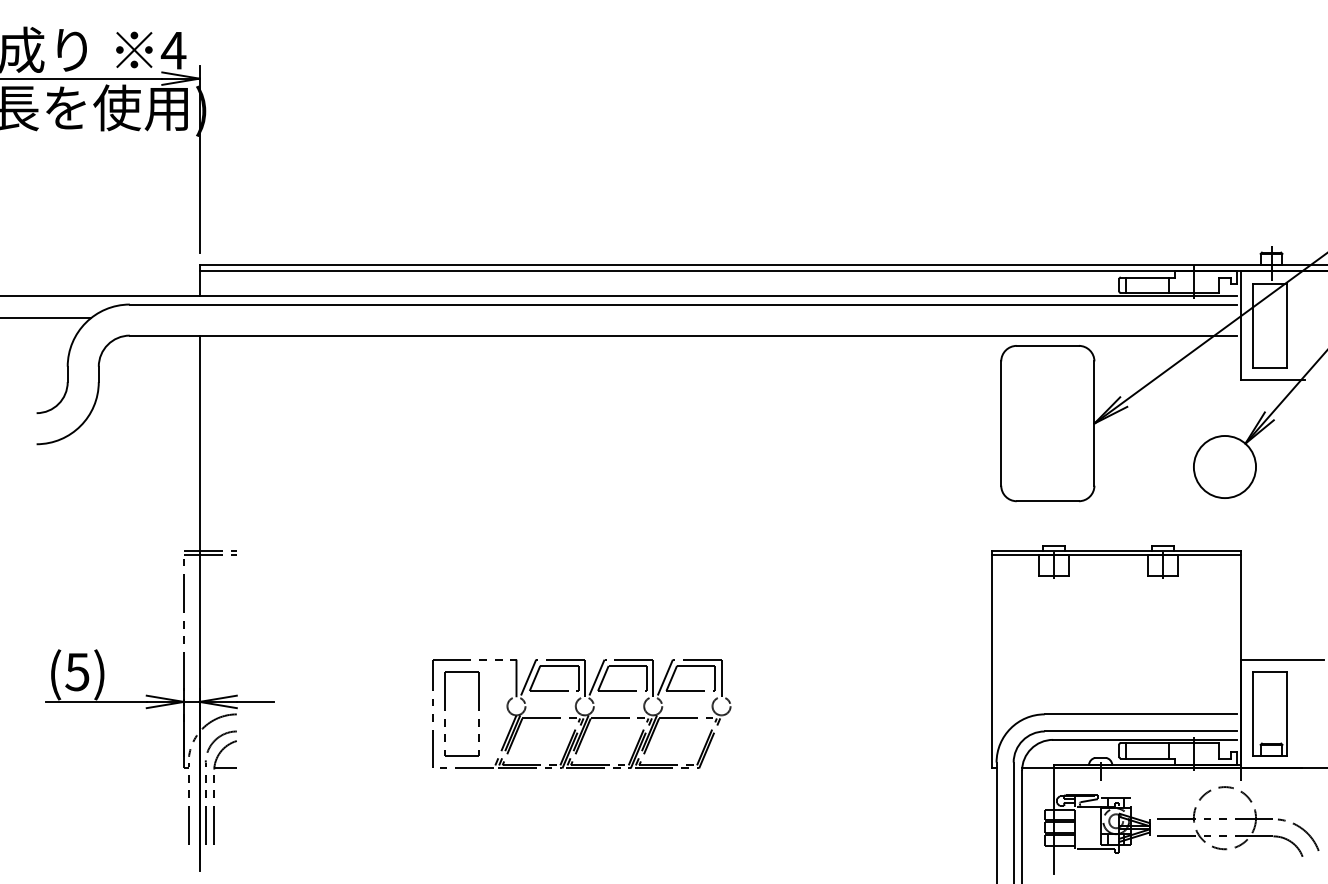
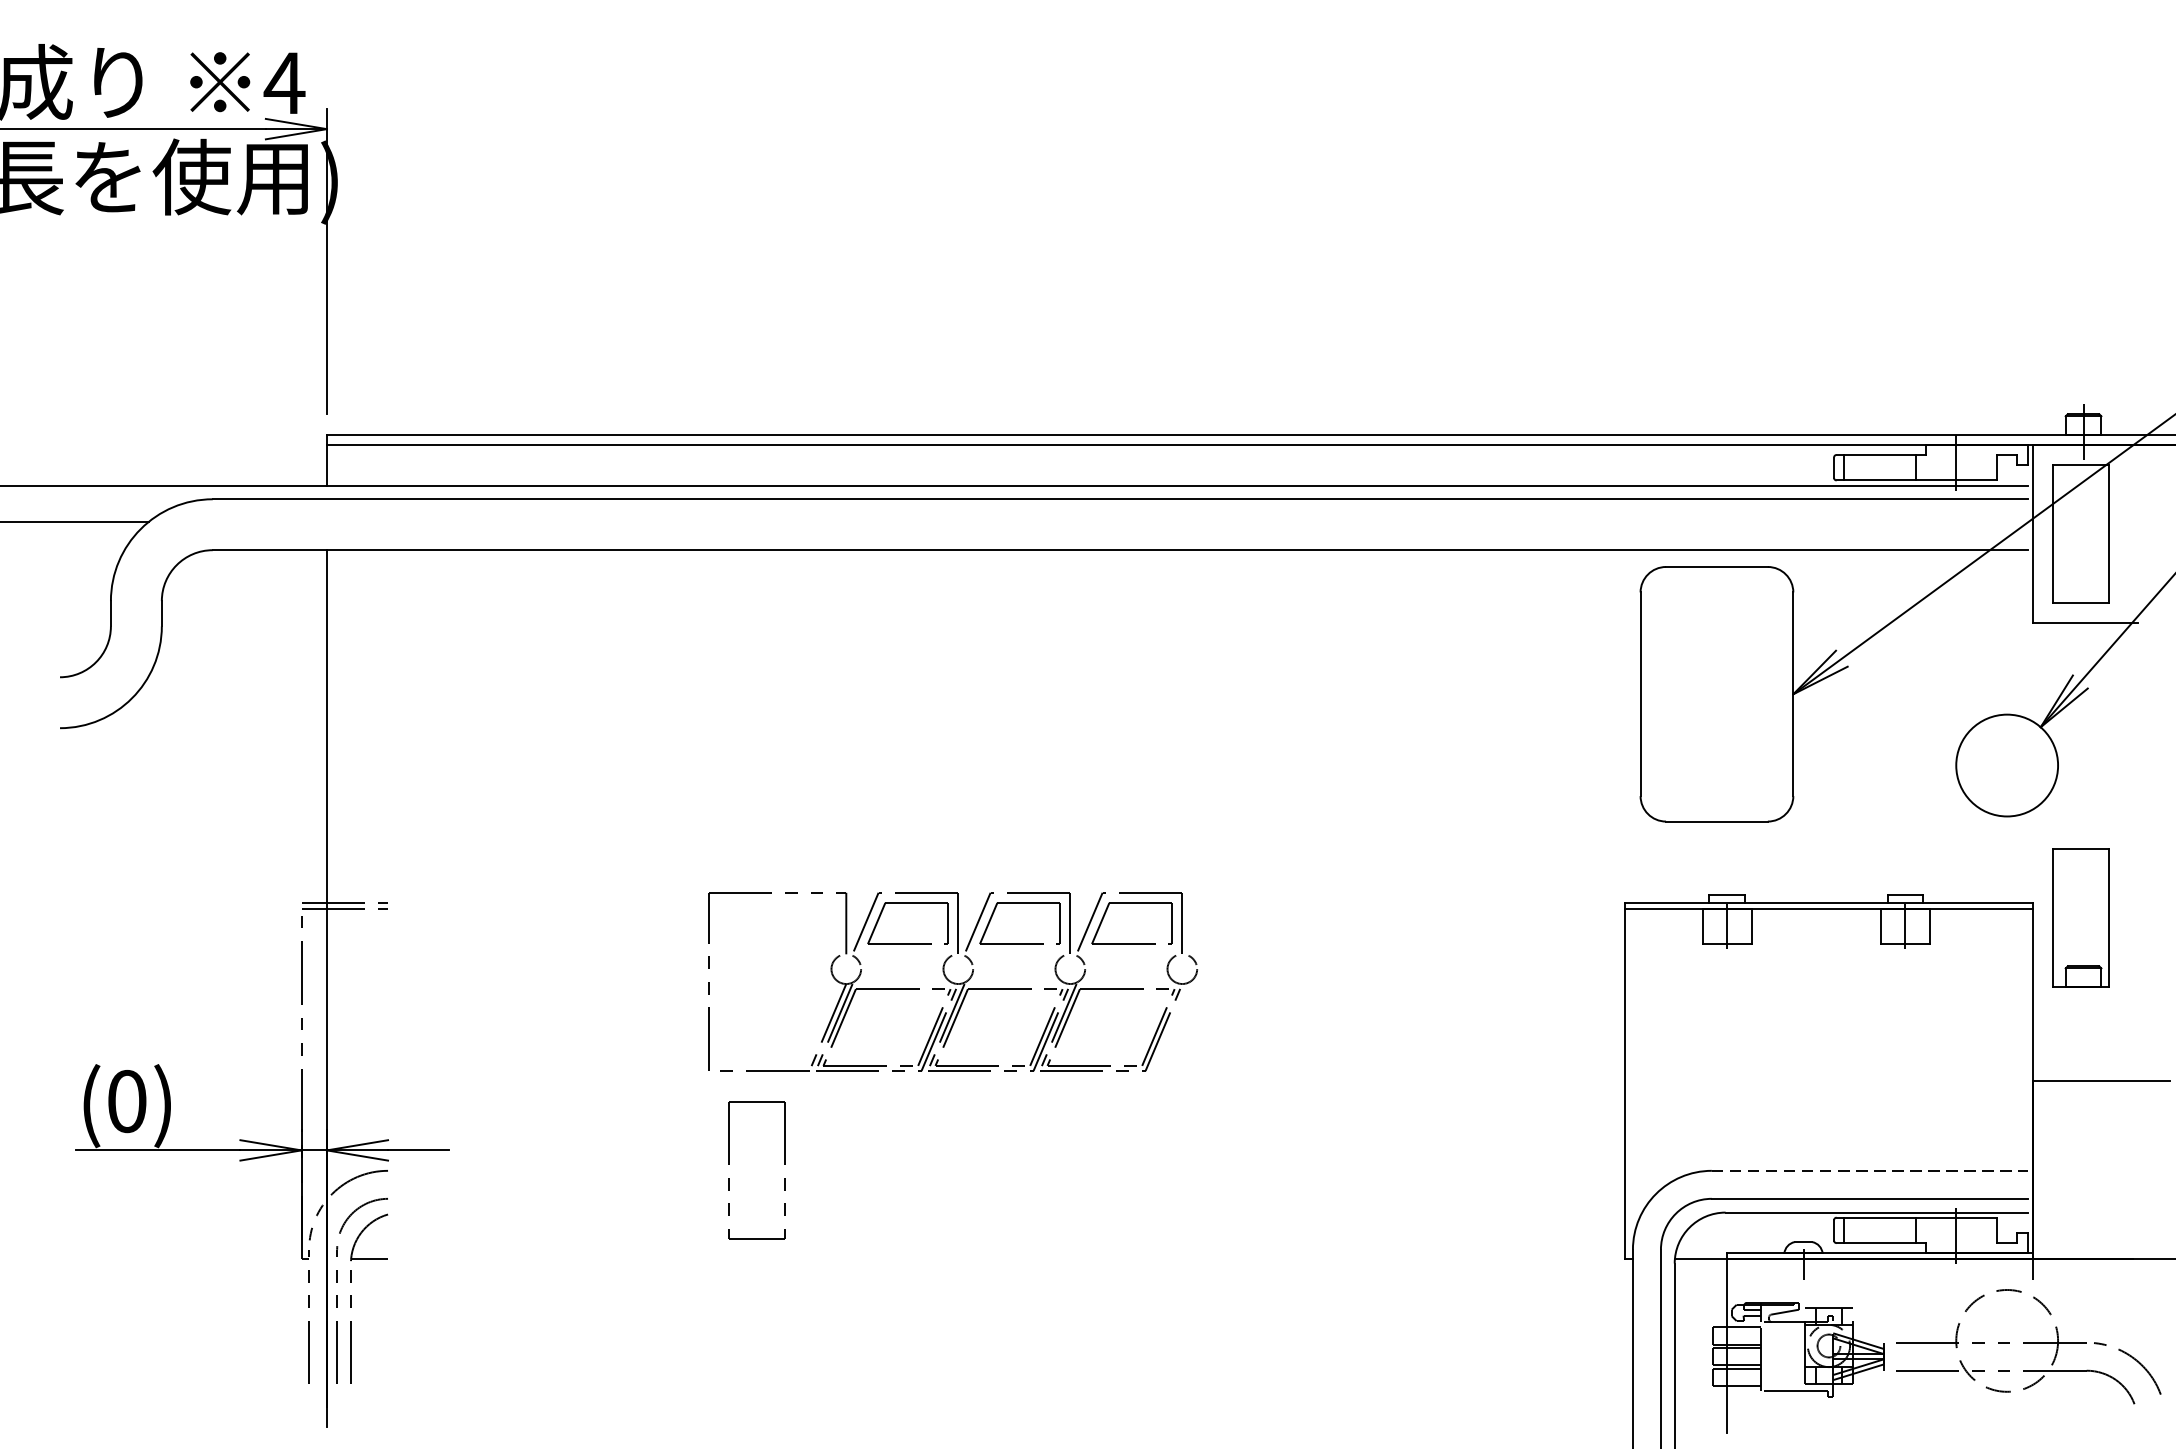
text: (77, 671) -> (126, 1100), (5) -> (0)
part: (581, 713) -> (952, 980), moved
part: (1269, 713) -> (2080, 917), moved
line: (1141, 714) -> (1870, 1171), solid -> dashed

